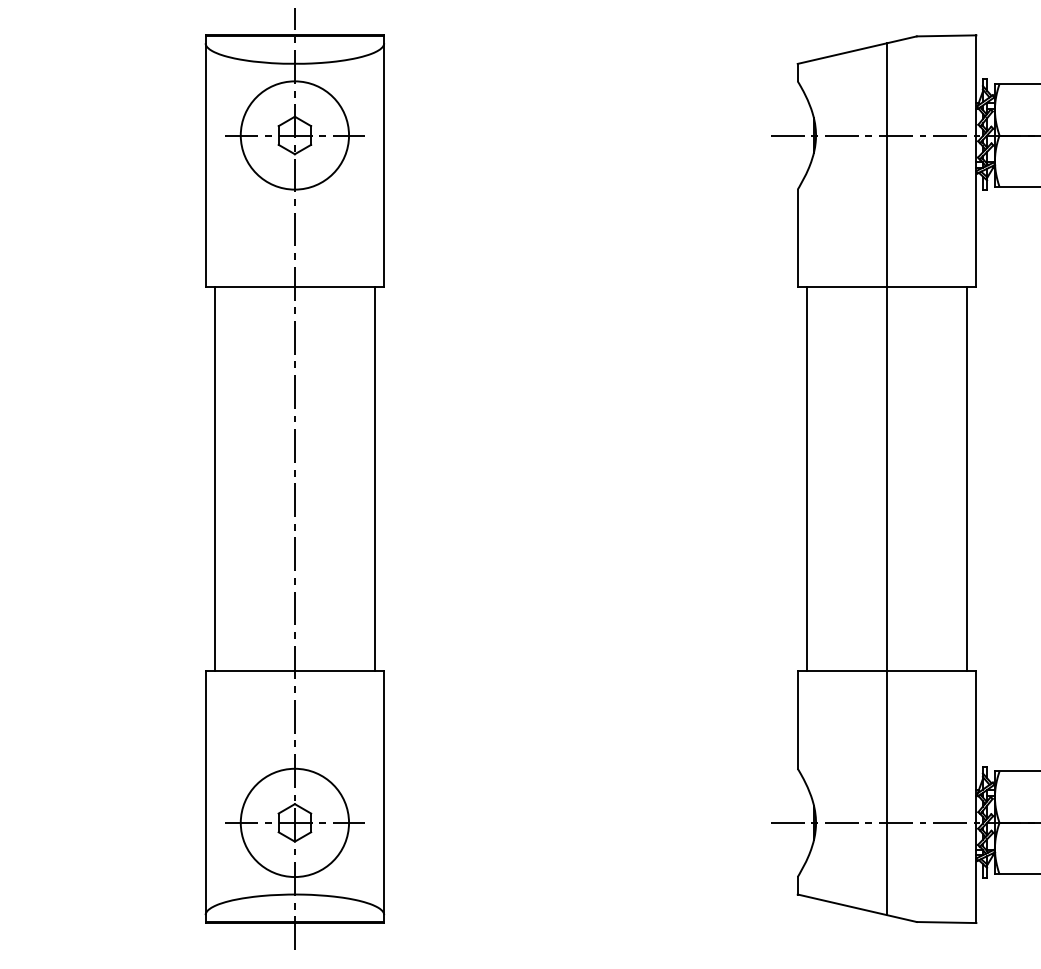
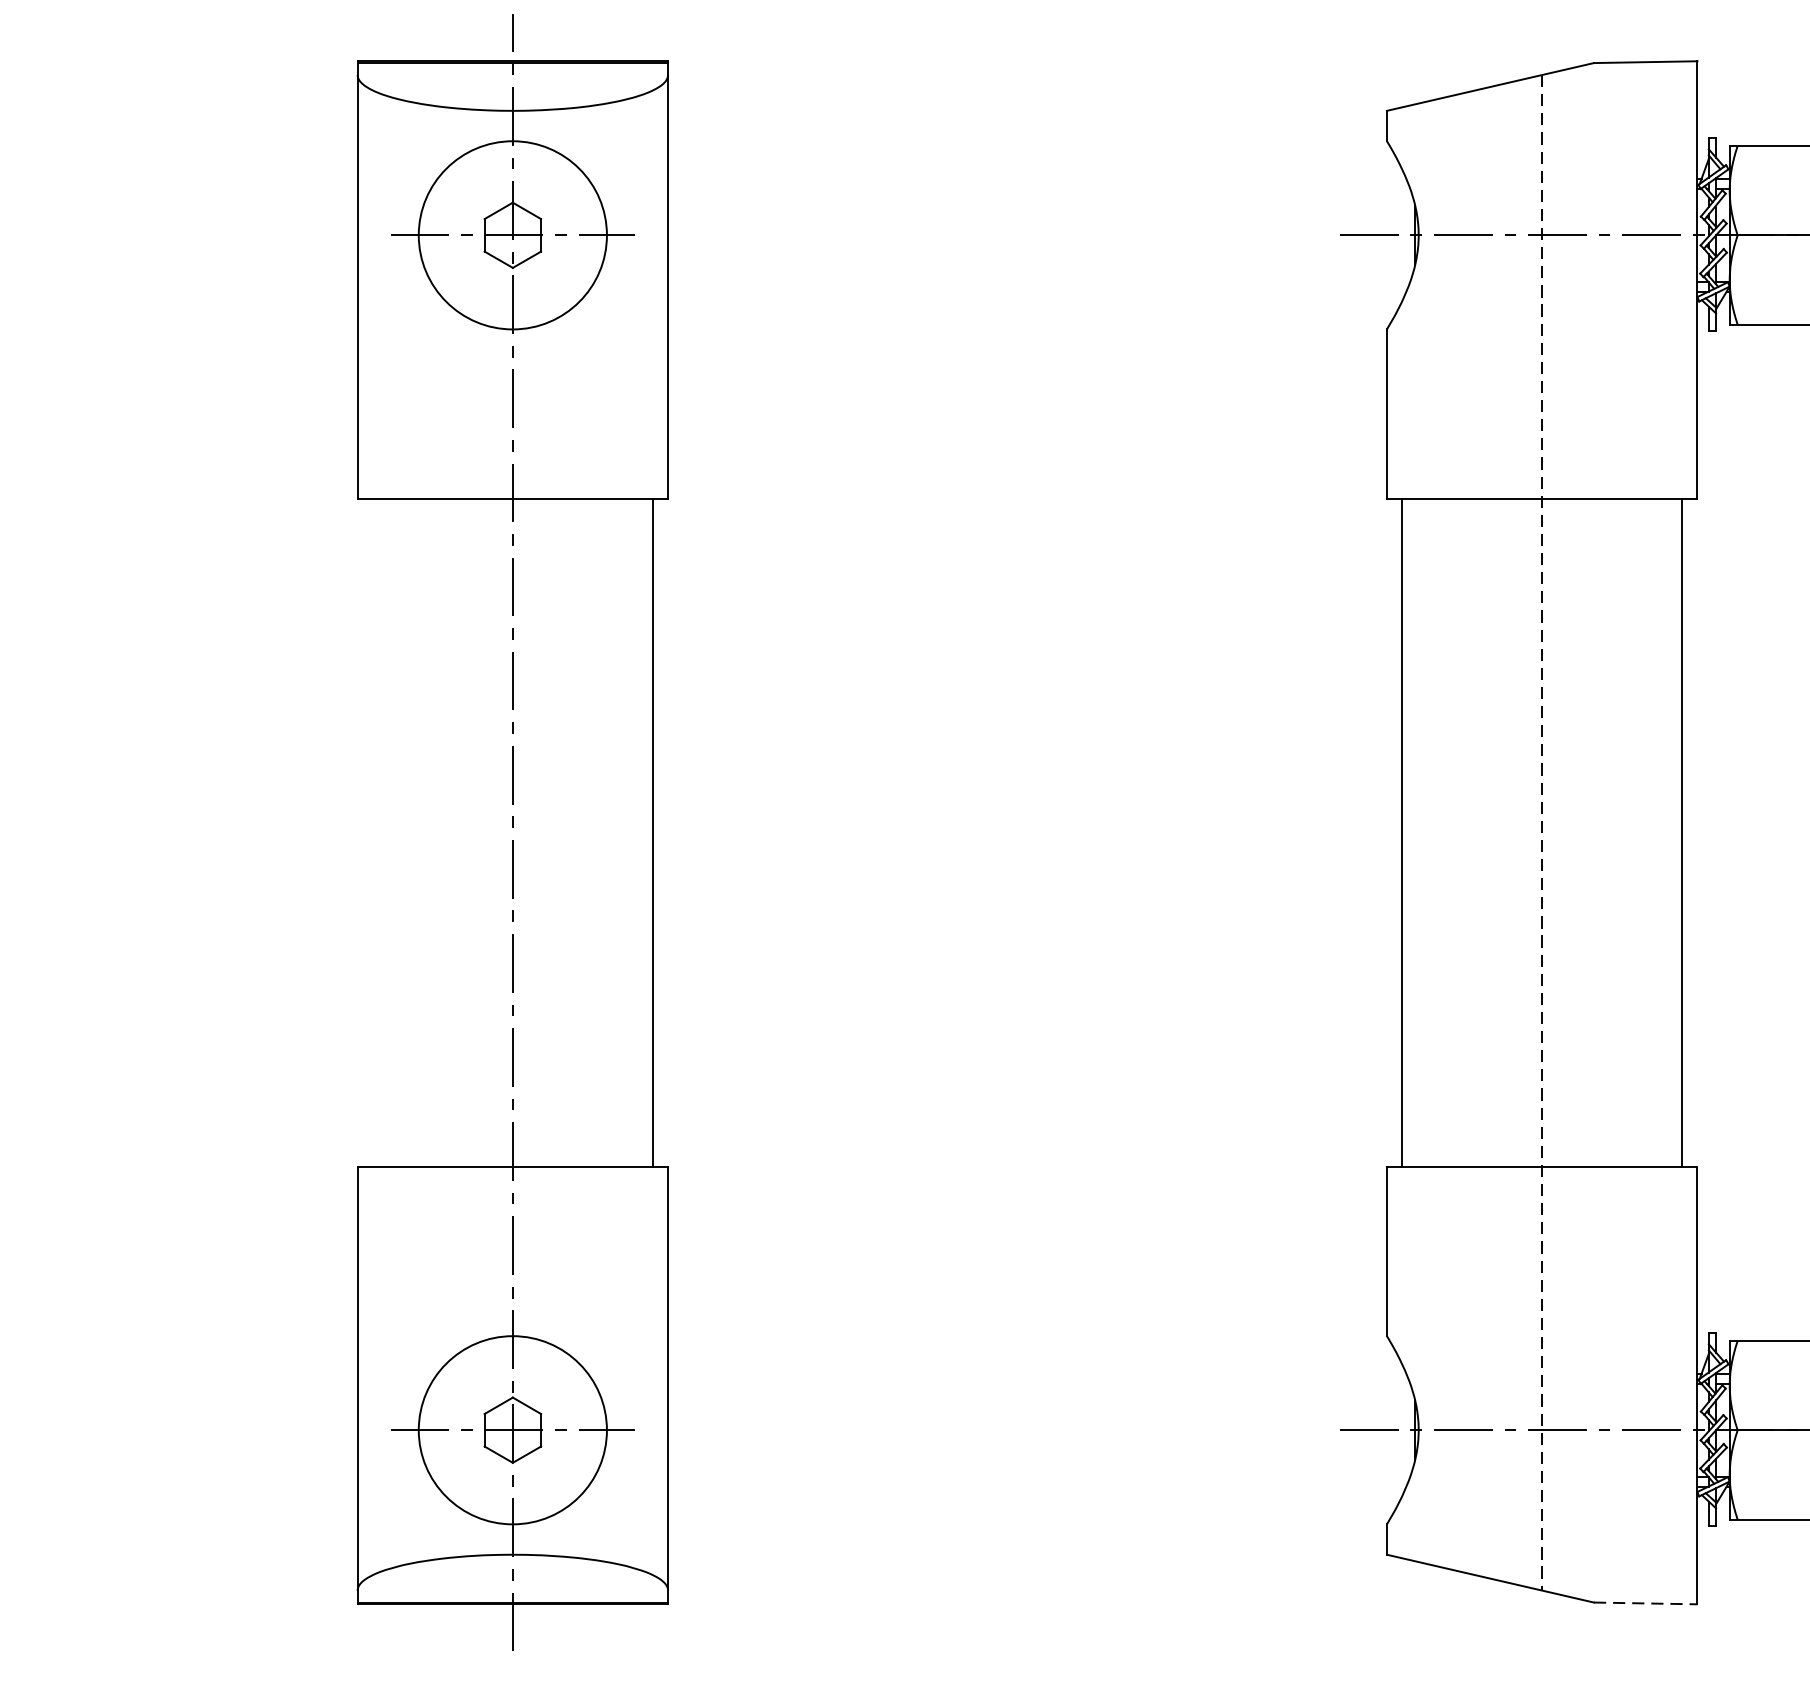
line: (214, 479) -> (373, 833), removed
line: (887, 479) -> (1542, 833), solid -> dashed
line: (946, 922) -> (1645, 1603), solid -> dashed

